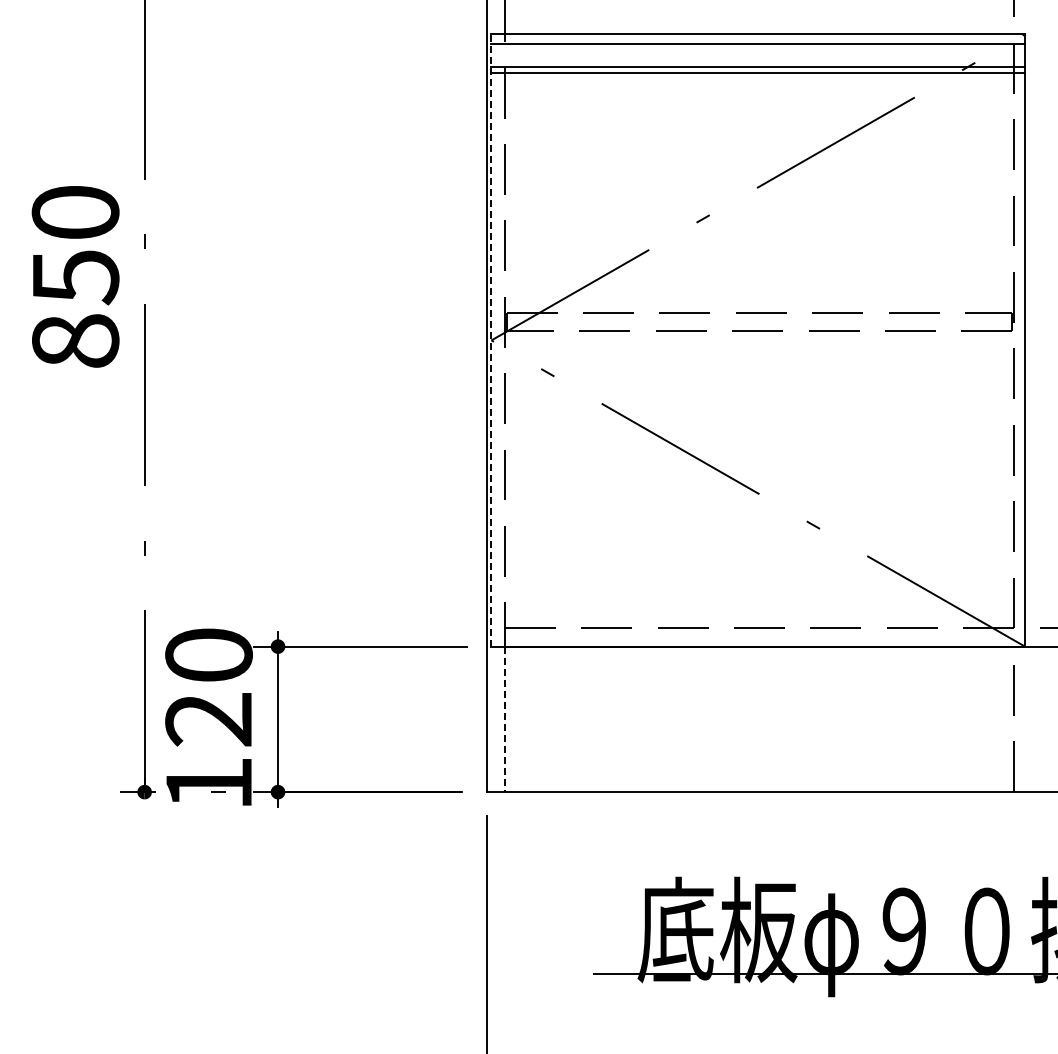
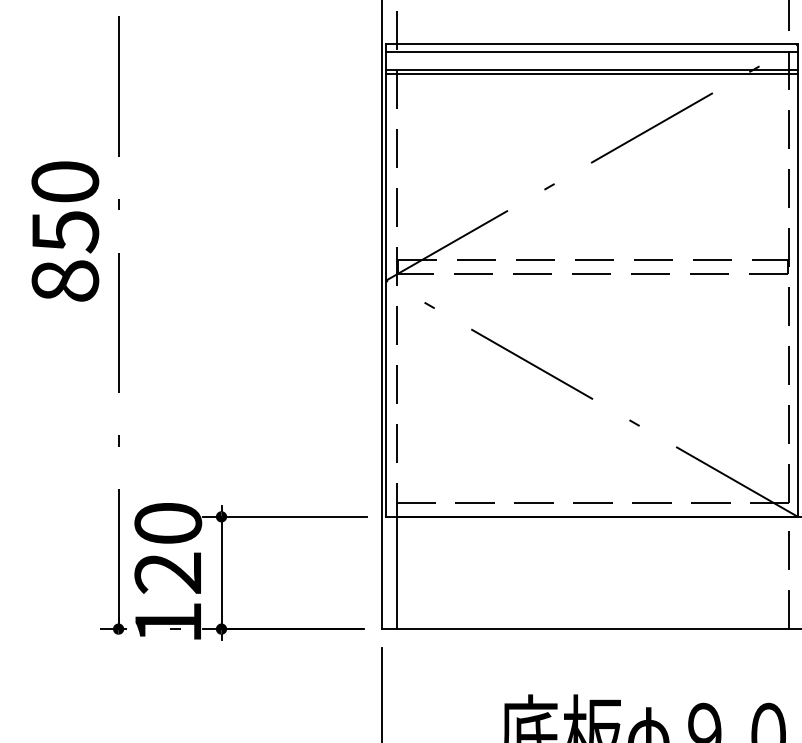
line: (491, 339) -> (386, 279), dashed -> solid
line: (504, 719) -> (396, 573), dashed -> solid

